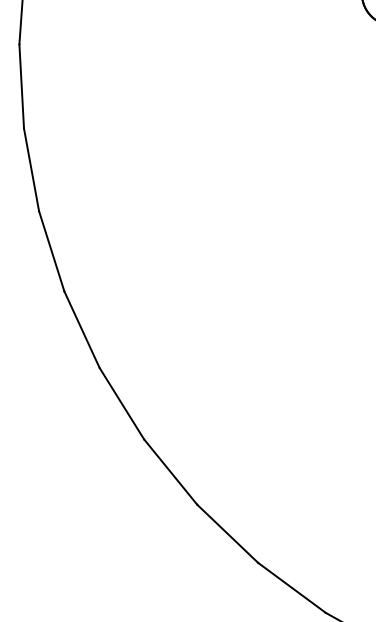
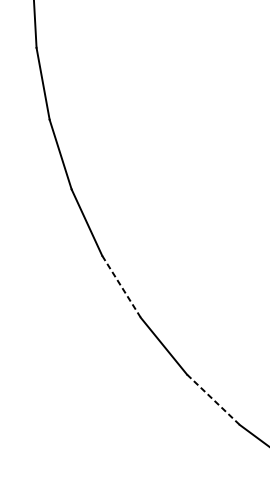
line: (122, 404) -> (122, 287), solid -> dashed
line: (228, 534) -> (214, 400), solid -> dashed

